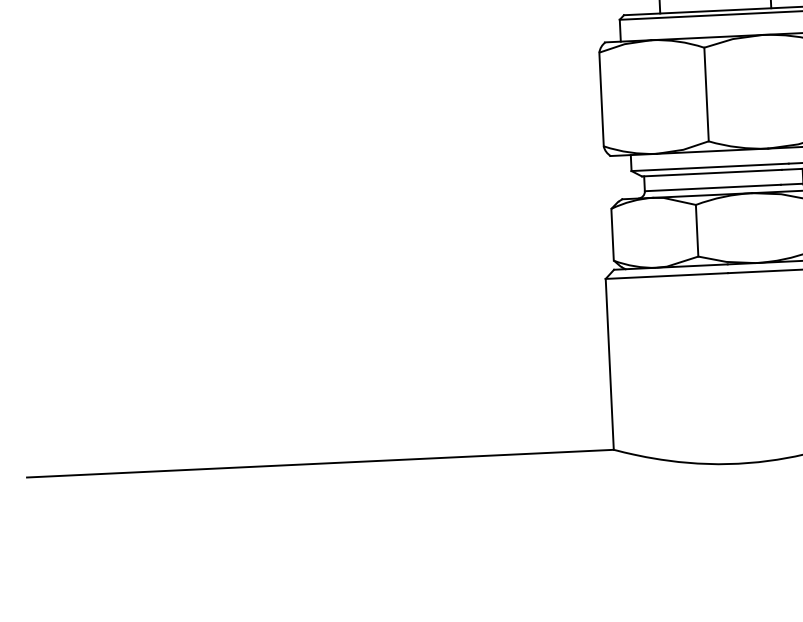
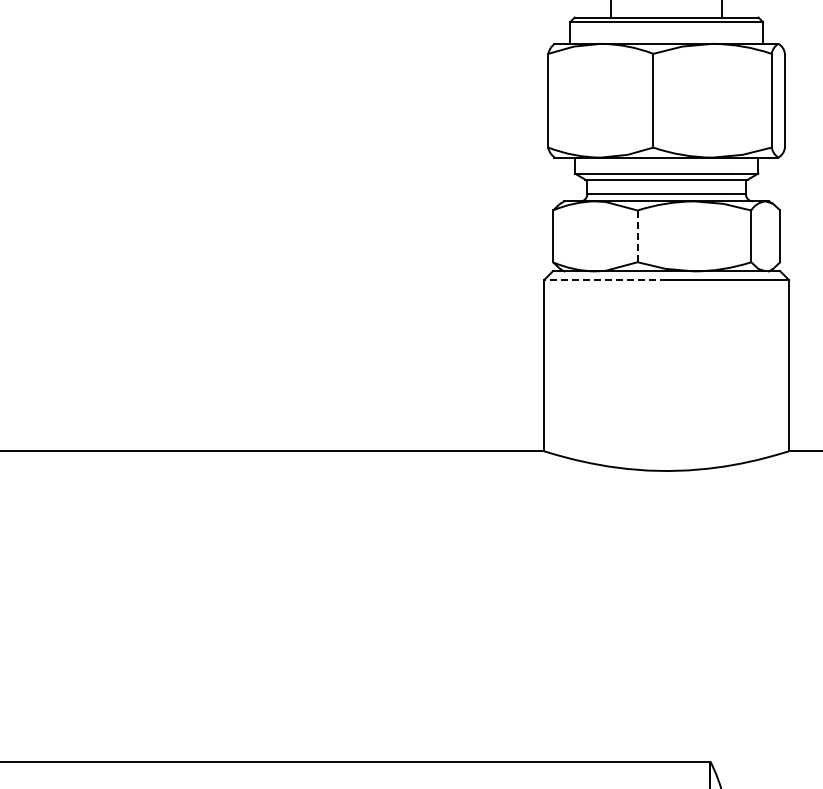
line: (696, 230) -> (637, 236), solid -> dashed
line: (666, 276) -> (604, 280), solid -> dashed

